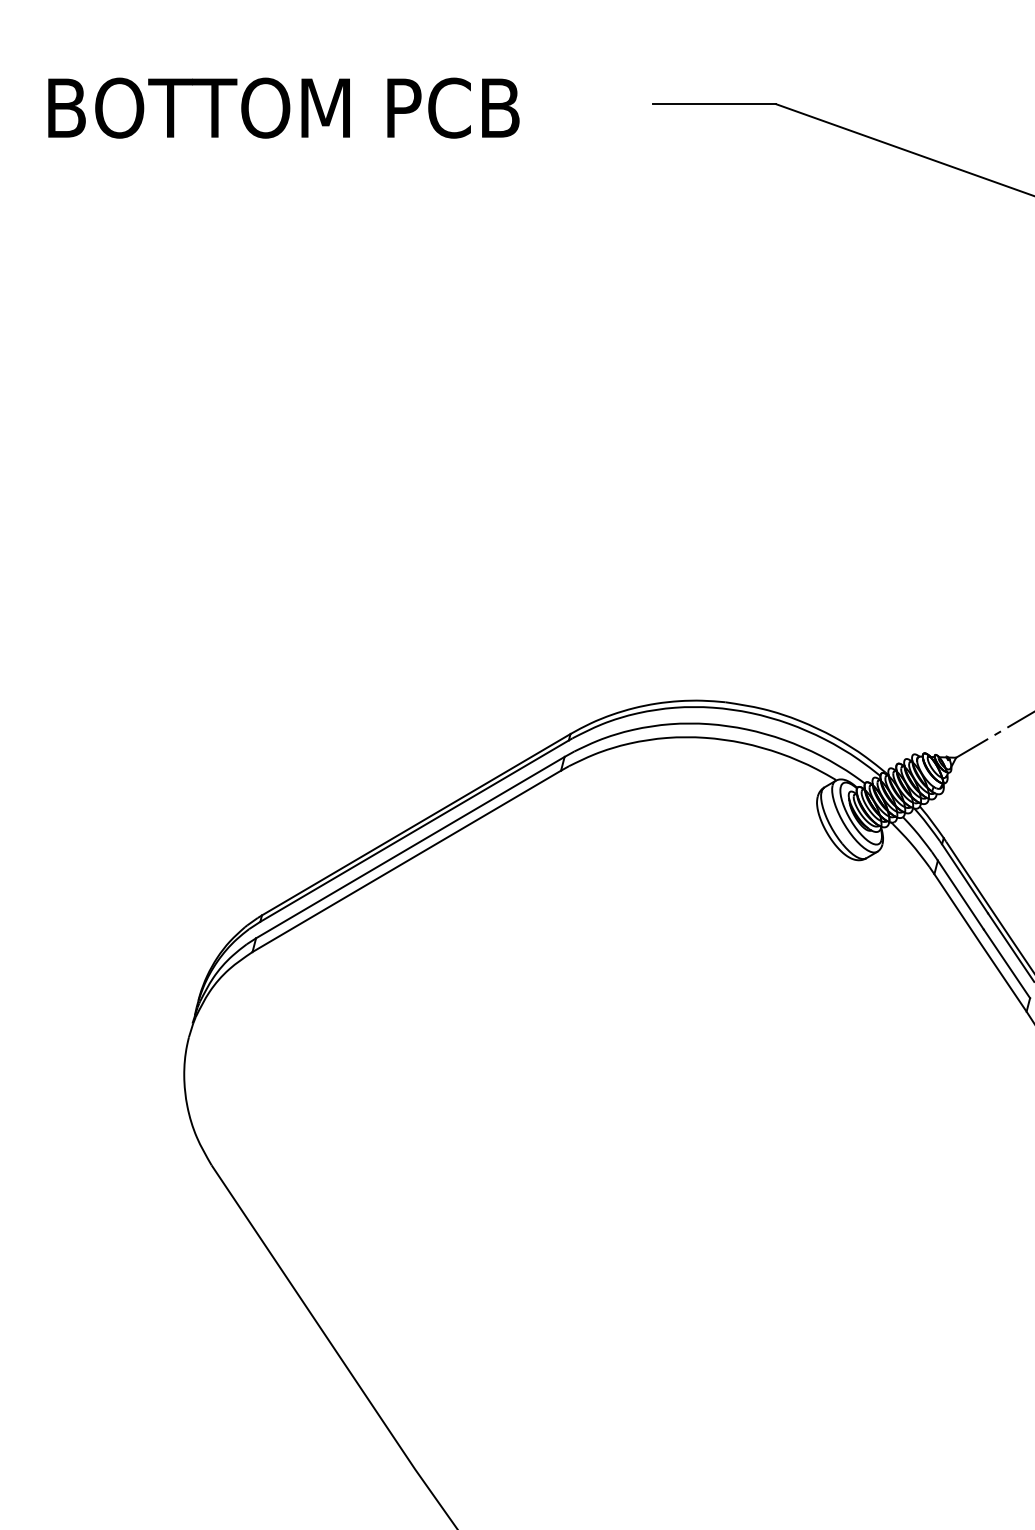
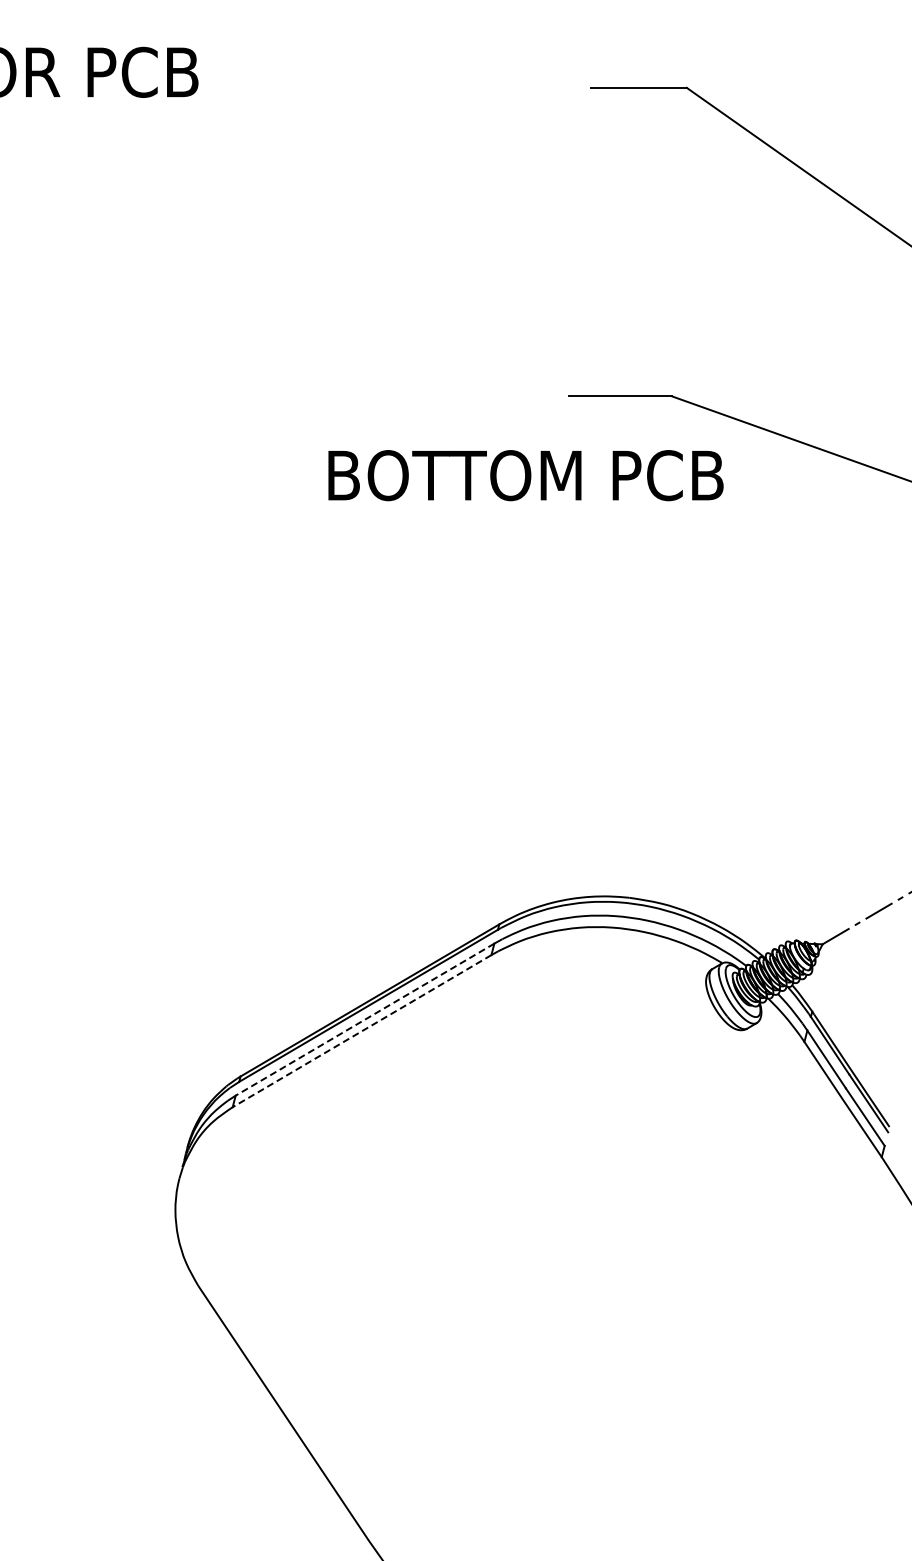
text: (283, 108) -> (525, 475), moved
line: (409, 847) -> (364, 1019), solid -> dashed
line: (406, 861) -> (361, 1031), solid -> dashed

